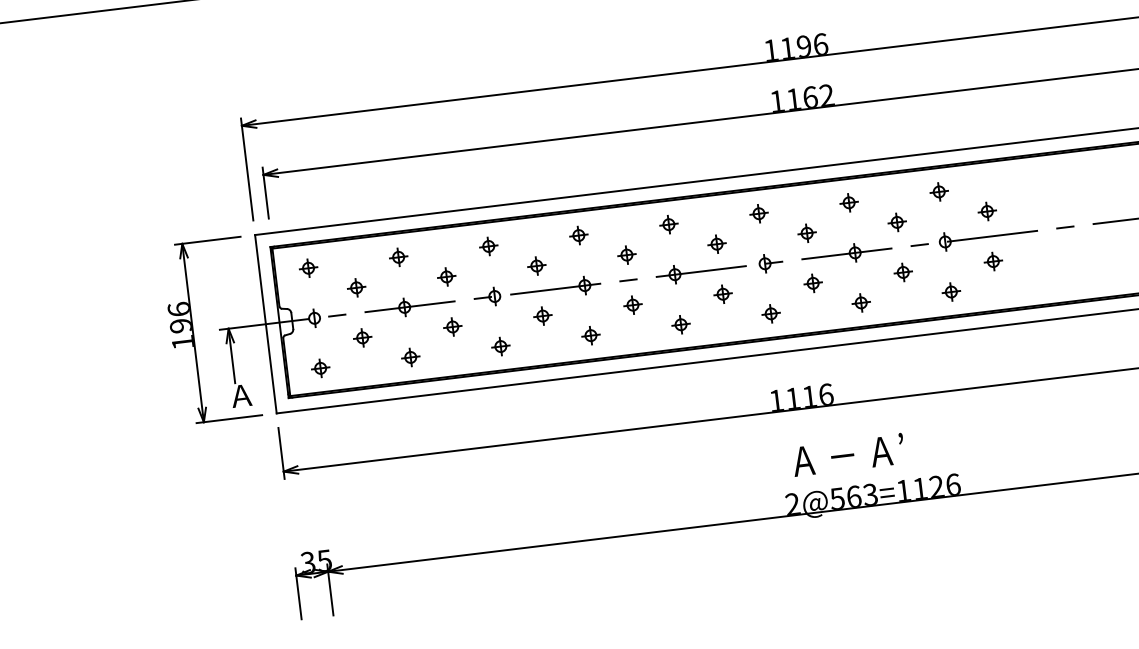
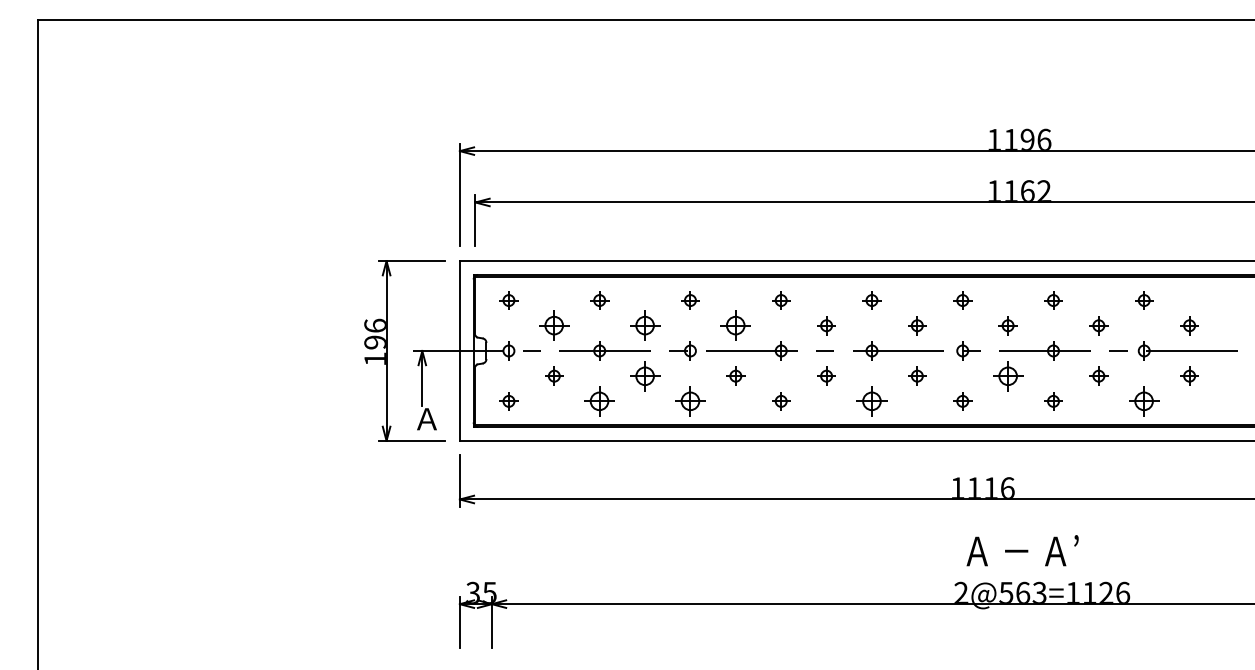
part: (536, 265) -> (735, 325), size x1.6
part: (446, 276) -> (644, 325), size x1.6
part: (812, 282) -> (1007, 375), size x1.6
part: (356, 287) -> (554, 325), size x1.6
part: (951, 292) -> (1144, 401), size x1.6
part: (680, 324) -> (871, 401), size x1.6
part: (452, 326) -> (644, 375), size x1.6
part: (500, 346) -> (690, 401), size x1.6
part: (410, 357) -> (599, 401), size x1.6

